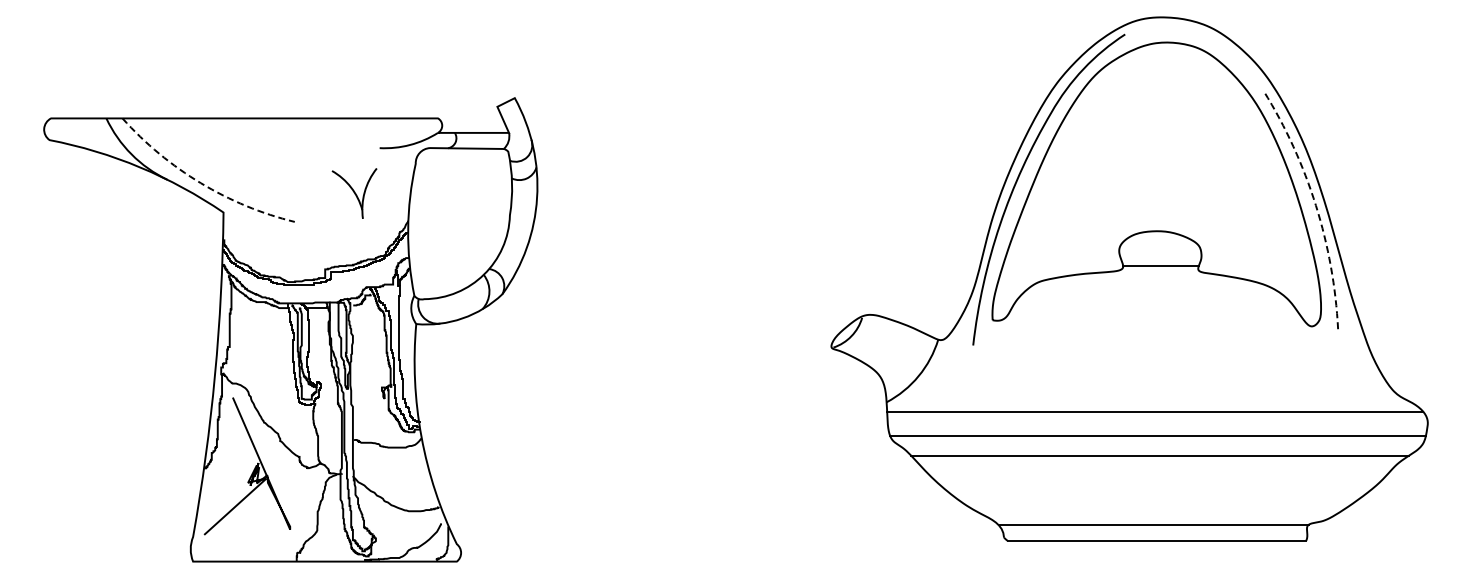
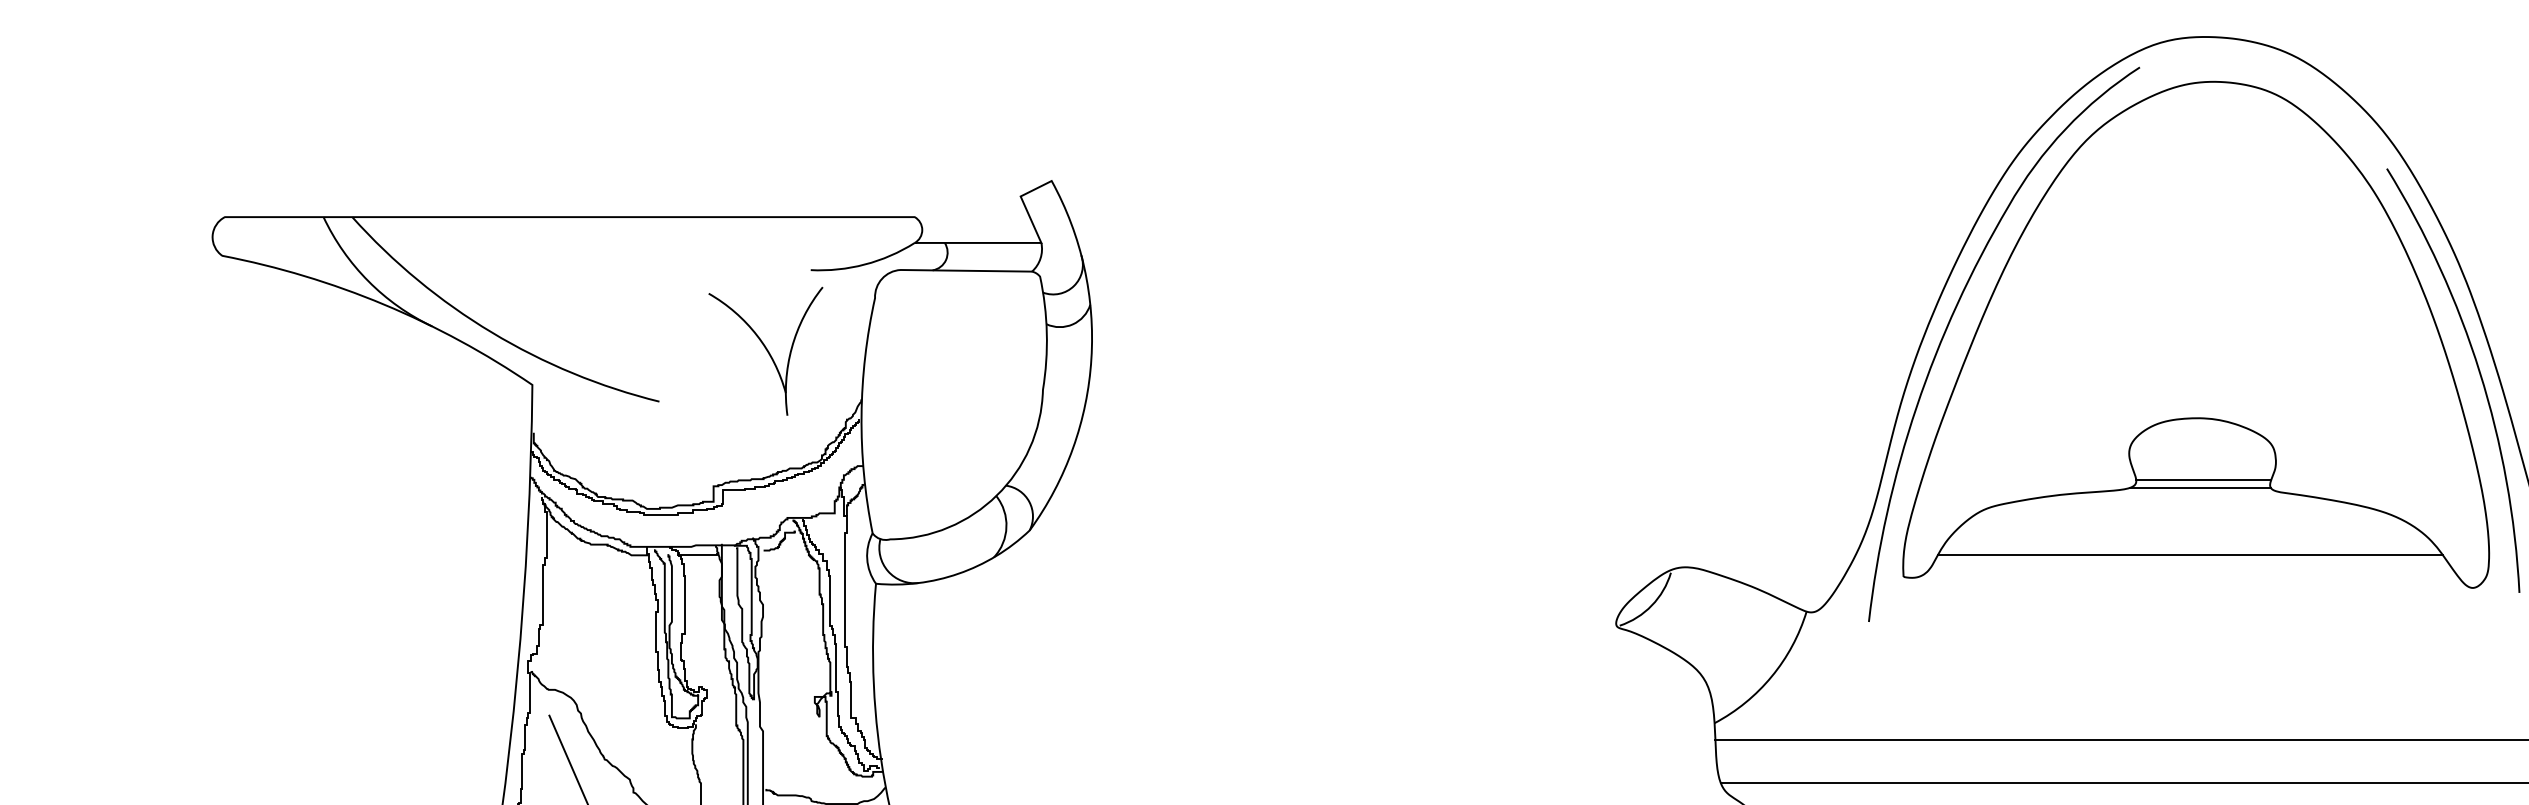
arc: (200, 183) -> (491, 333), dashed -> solid
part: (354, 193) -> (765, 350), size x1.43
arc: (1315, 205) -> (2479, 372), dashed -> solid
line: (1158, 270) -> (2199, 488), added
line: (1153, 308) -> (2190, 555), added

